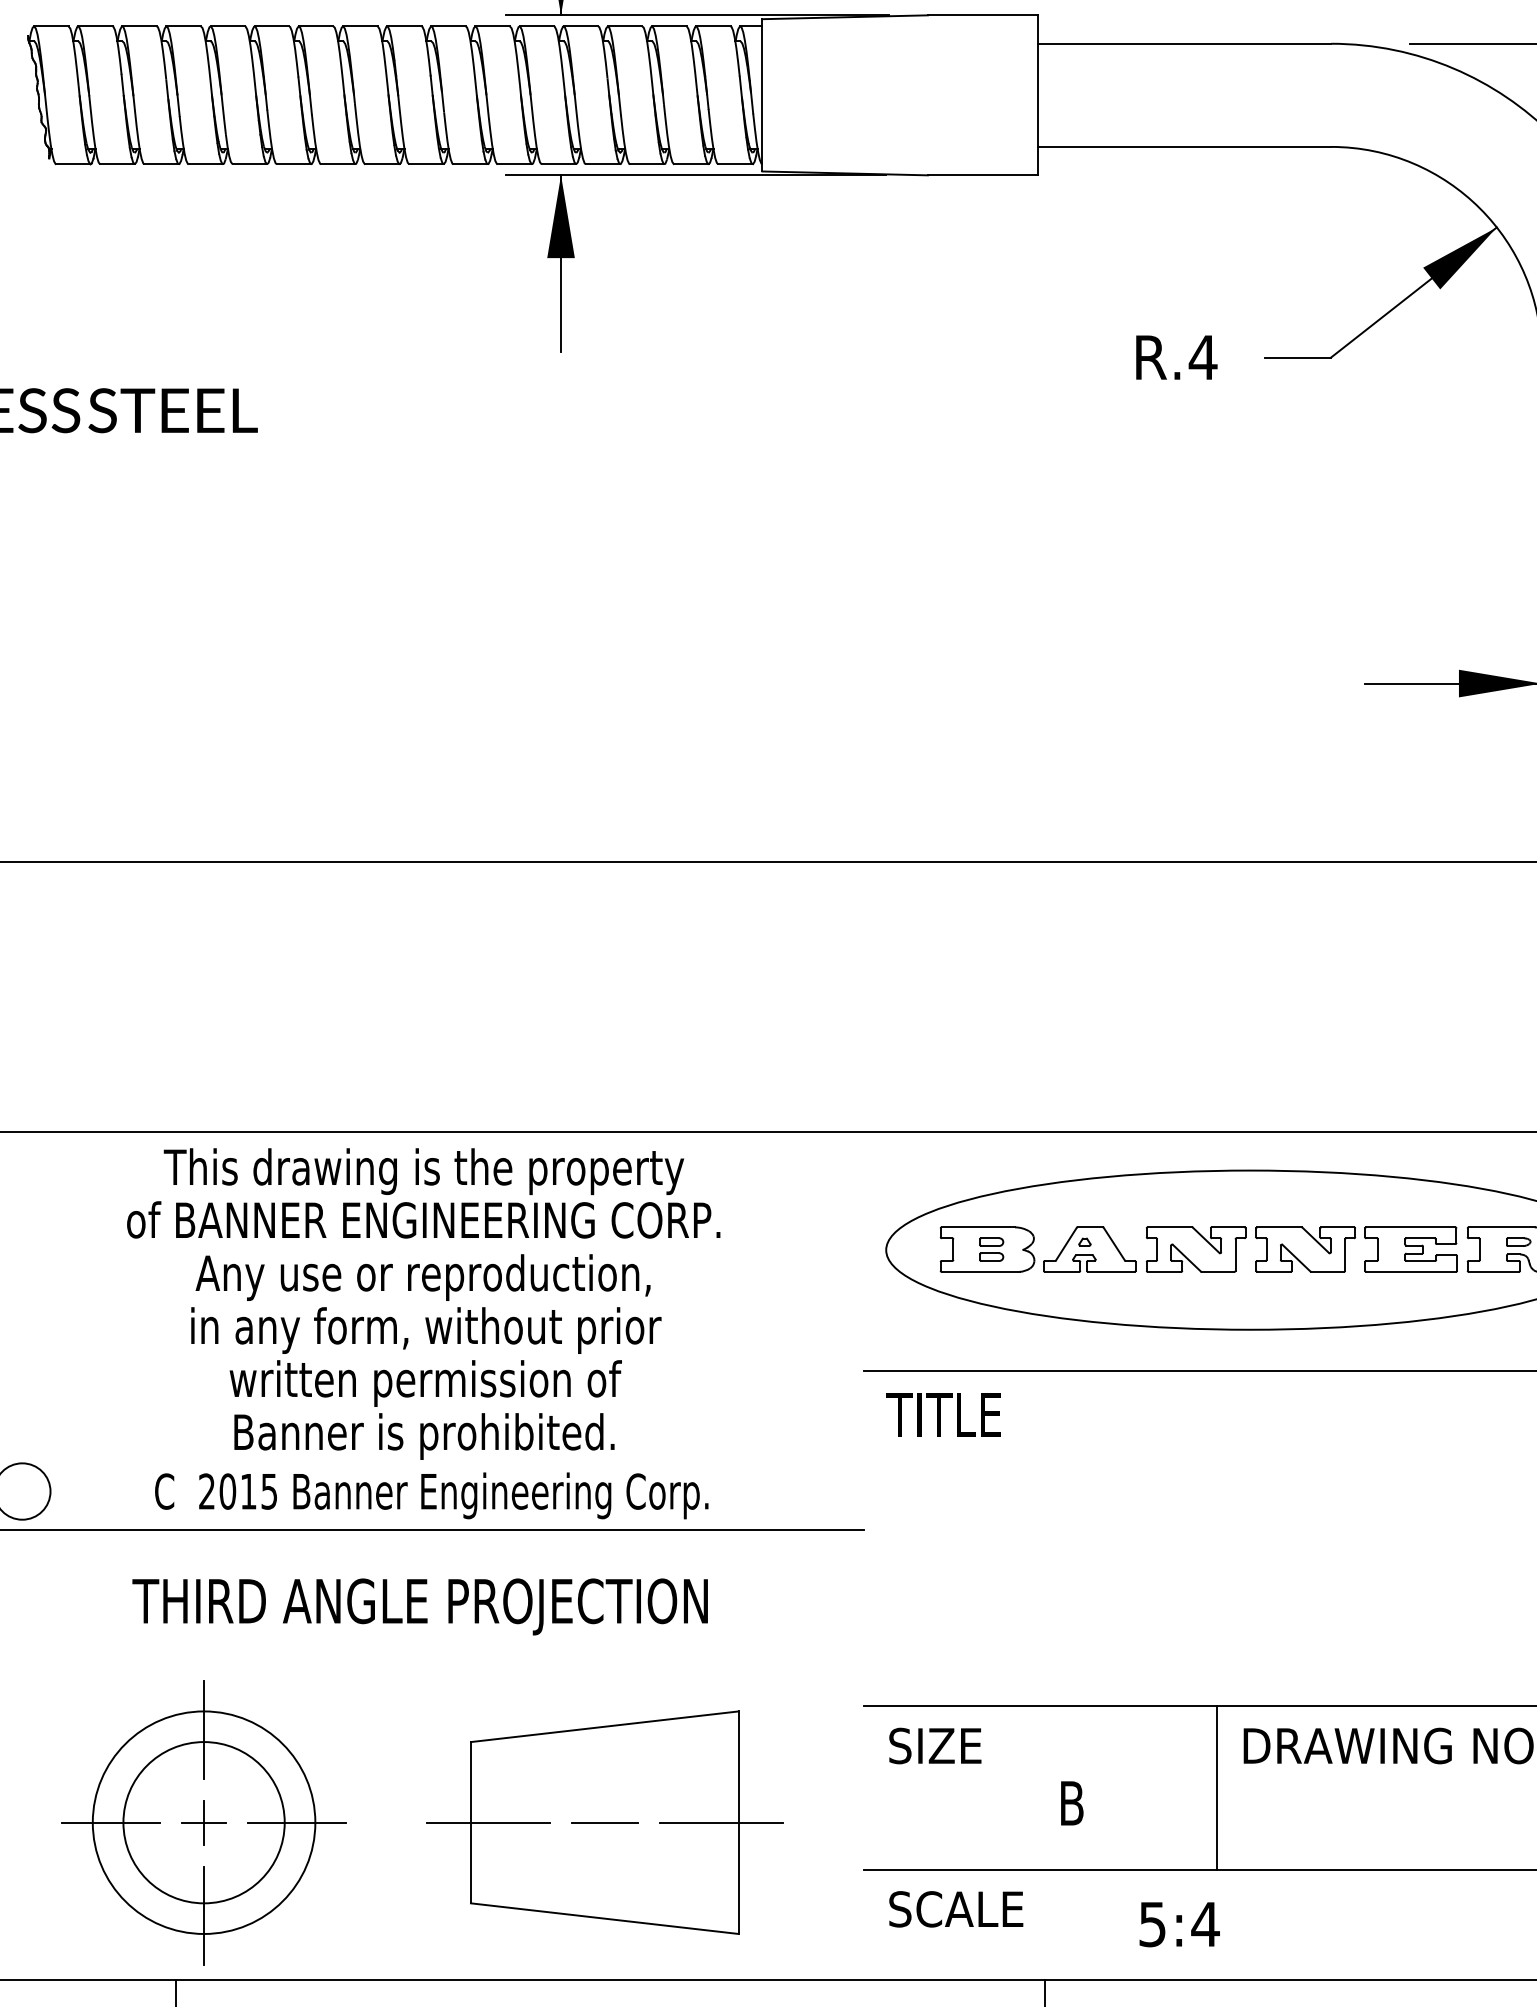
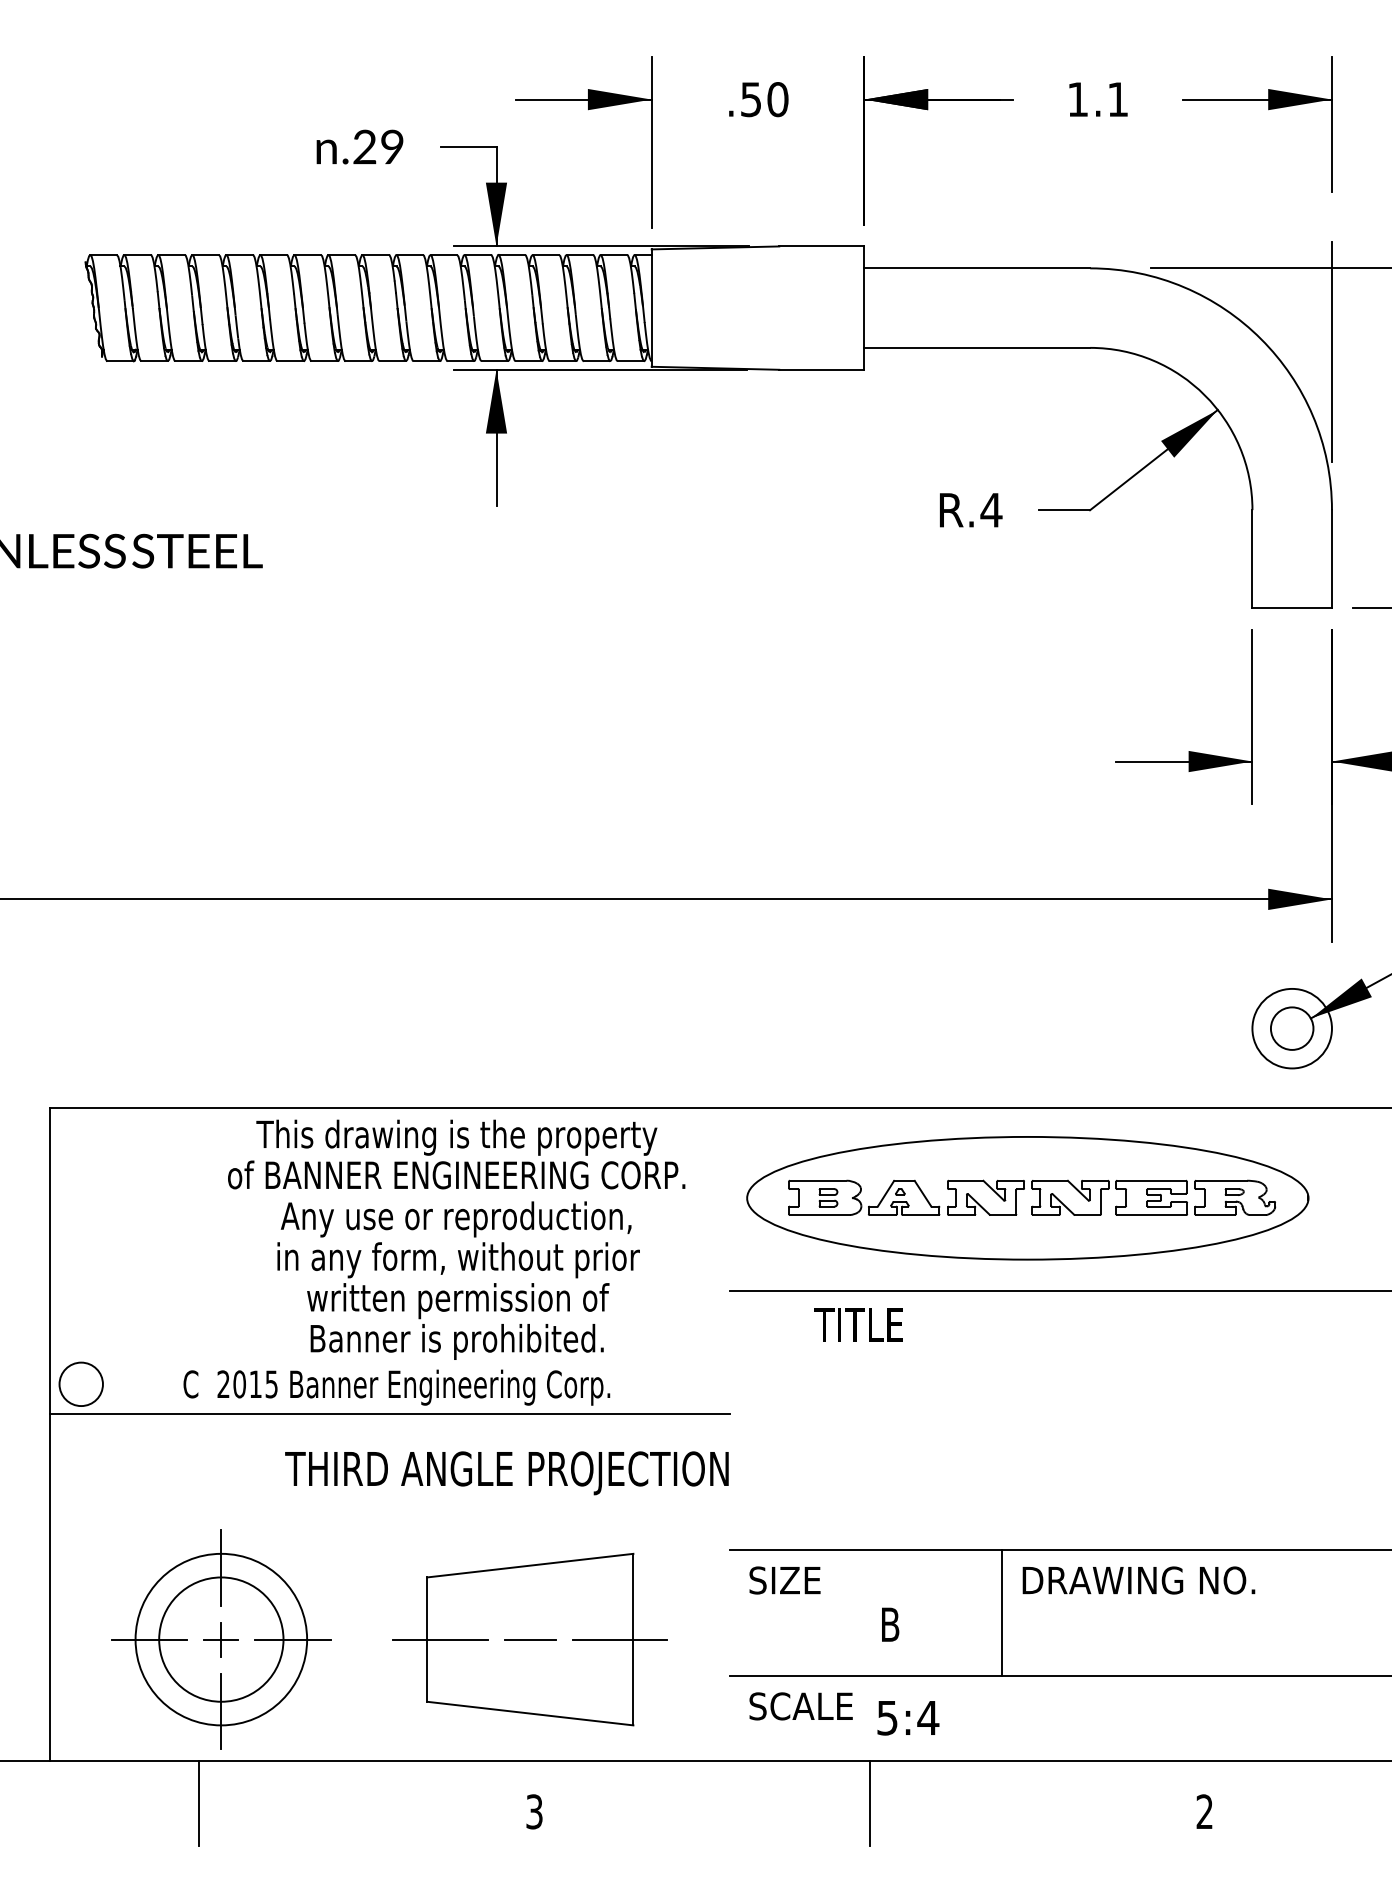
text: (423, 1303) -> (456, 1239), moved
text: (943, 1413) -> (858, 1324), moved
text: (419, 1607) -> (506, 1473), moved
text: (1179, 1925) -> (908, 1718), moved

